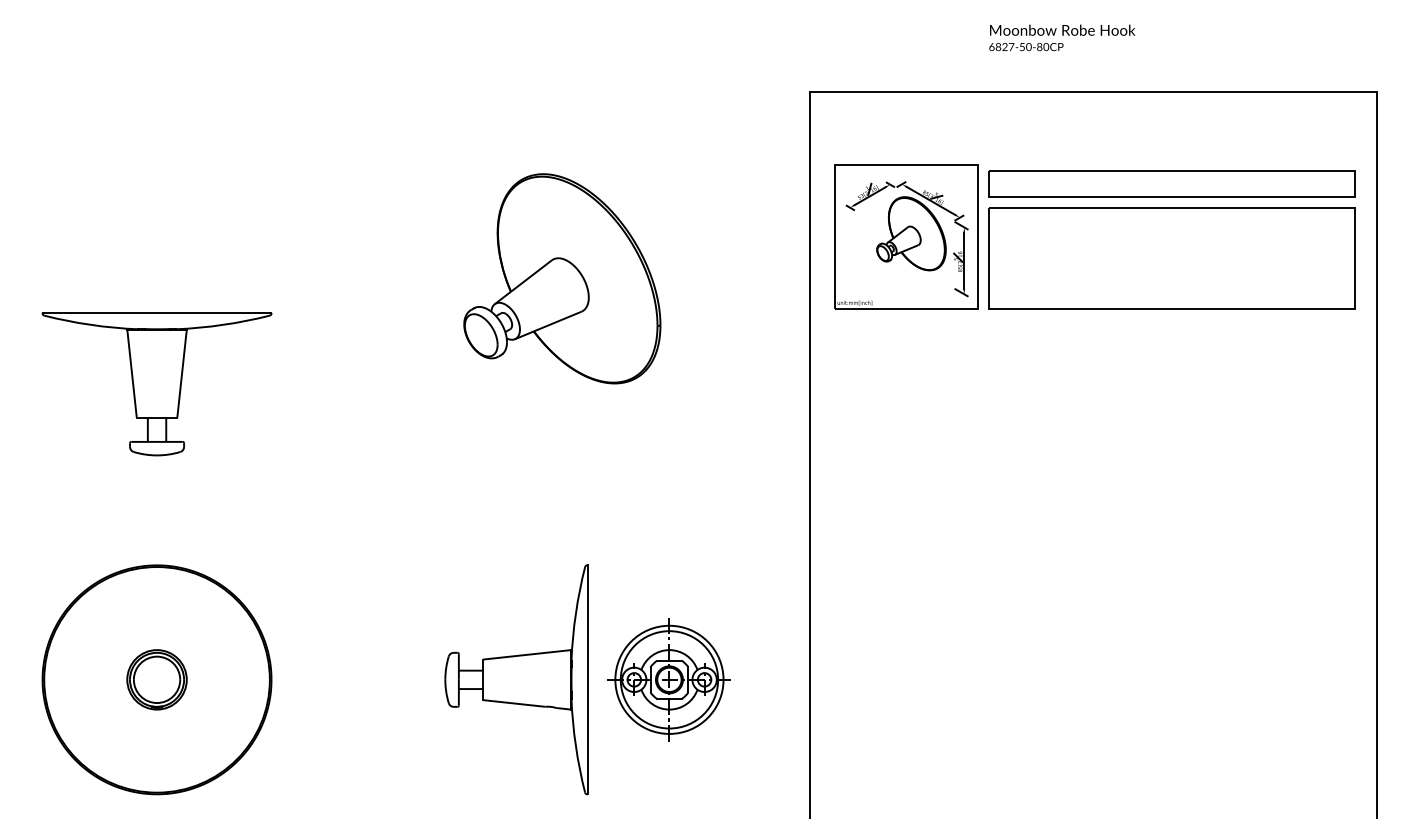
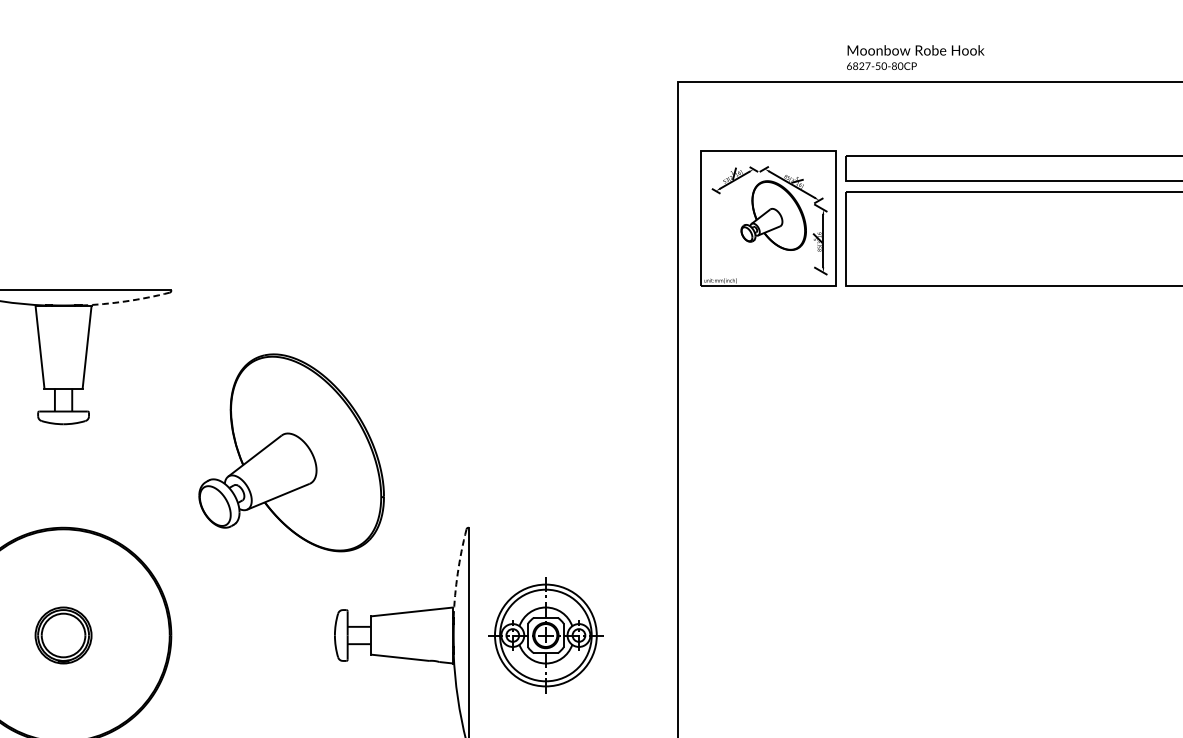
text: (1062, 37) -> (915, 57), moved
part: (562, 278) -> (291, 452), moved
arc: (223, 324) -> (126, 301), solid -> dashed
arc: (575, 613) -> (457, 573), solid -> dashed

